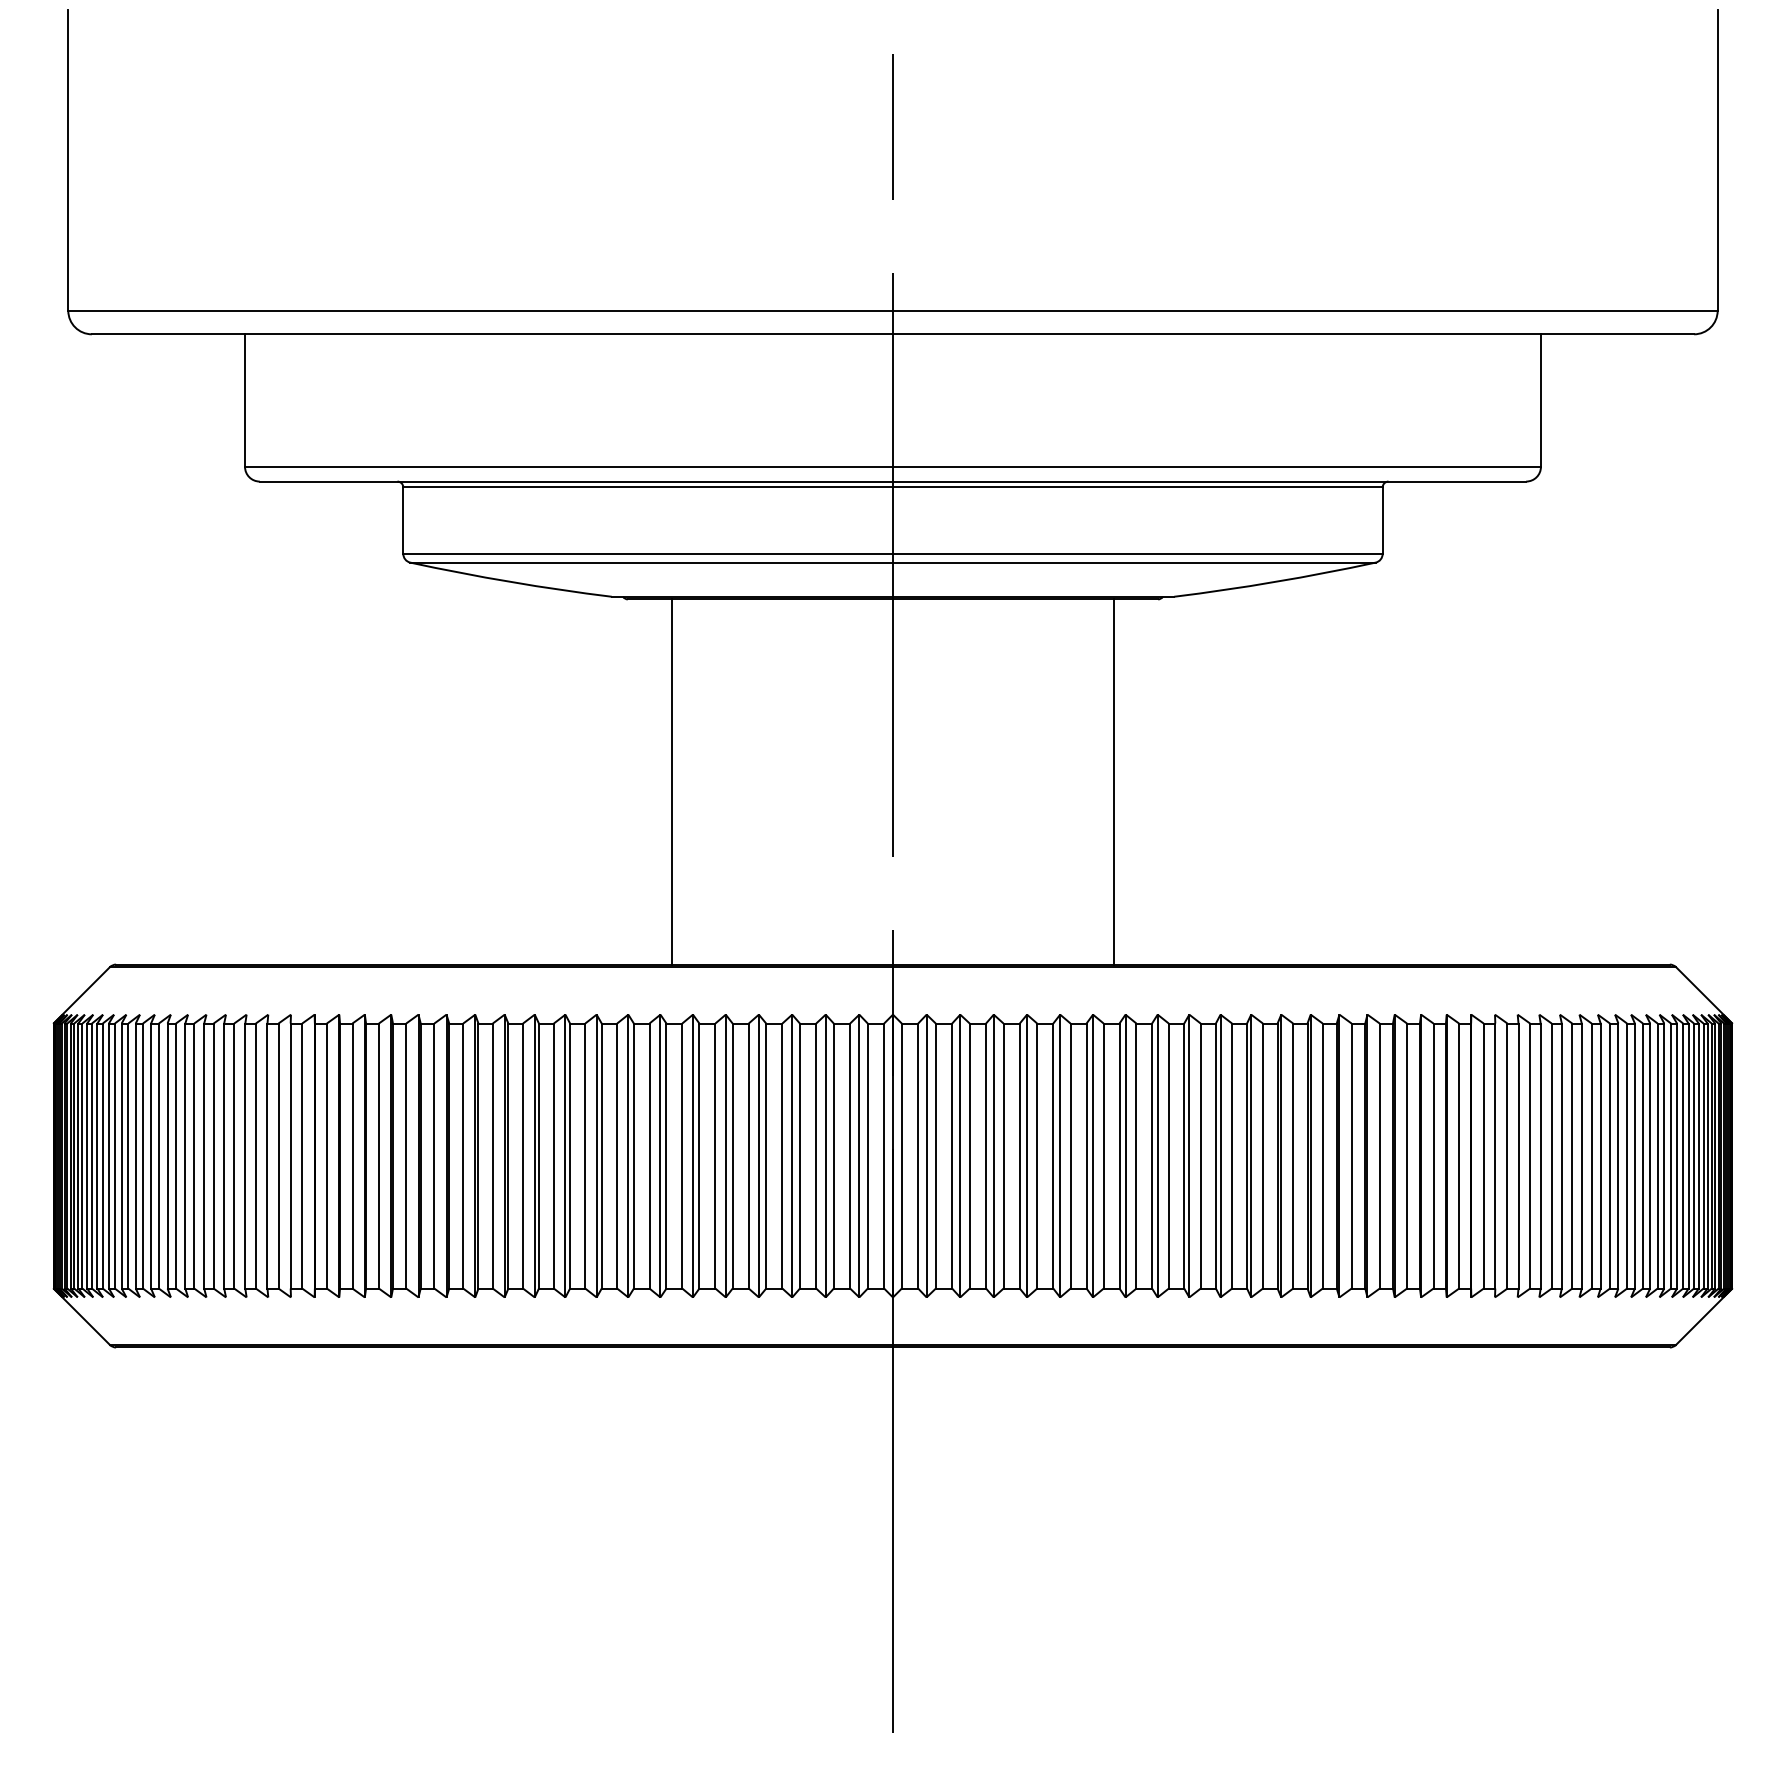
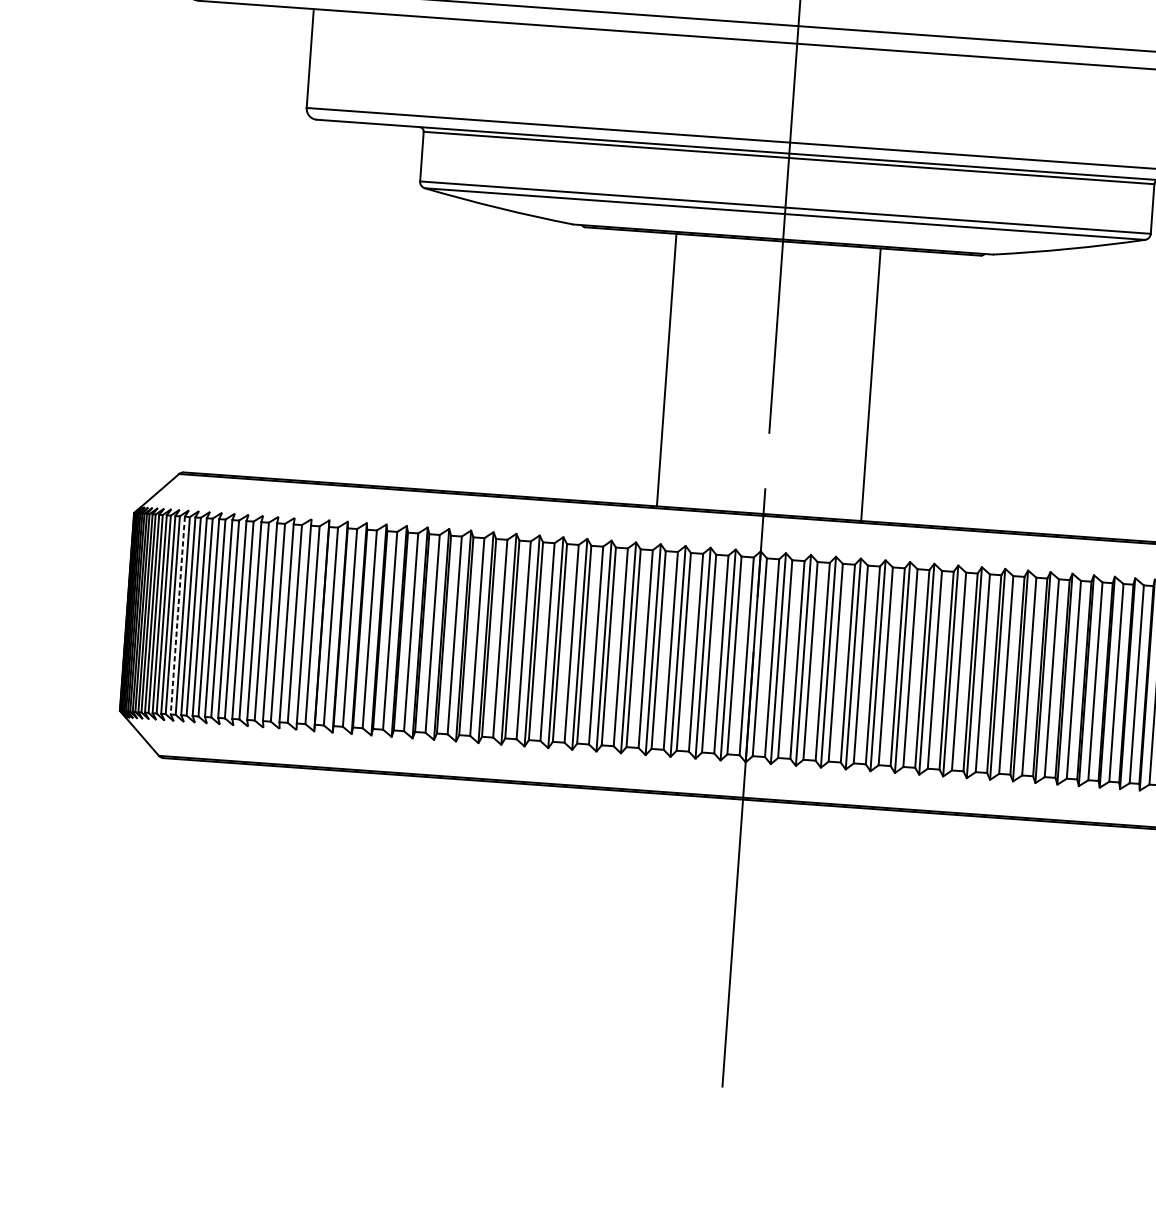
line: (672, 781) -> (667, 369), moved
line: (1113, 781) -> (870, 384), moved
line: (121, 1156) -> (177, 615), solid -> dashed

